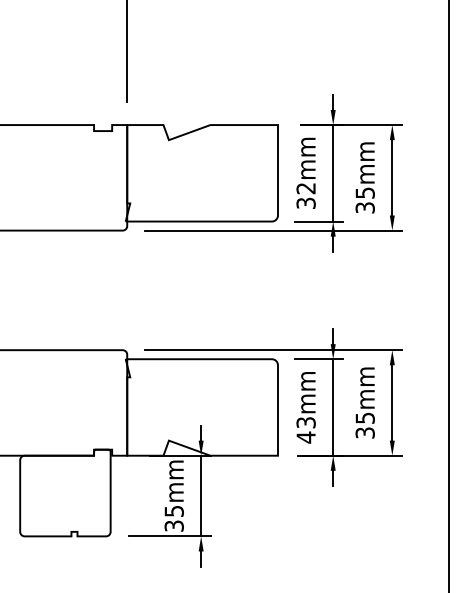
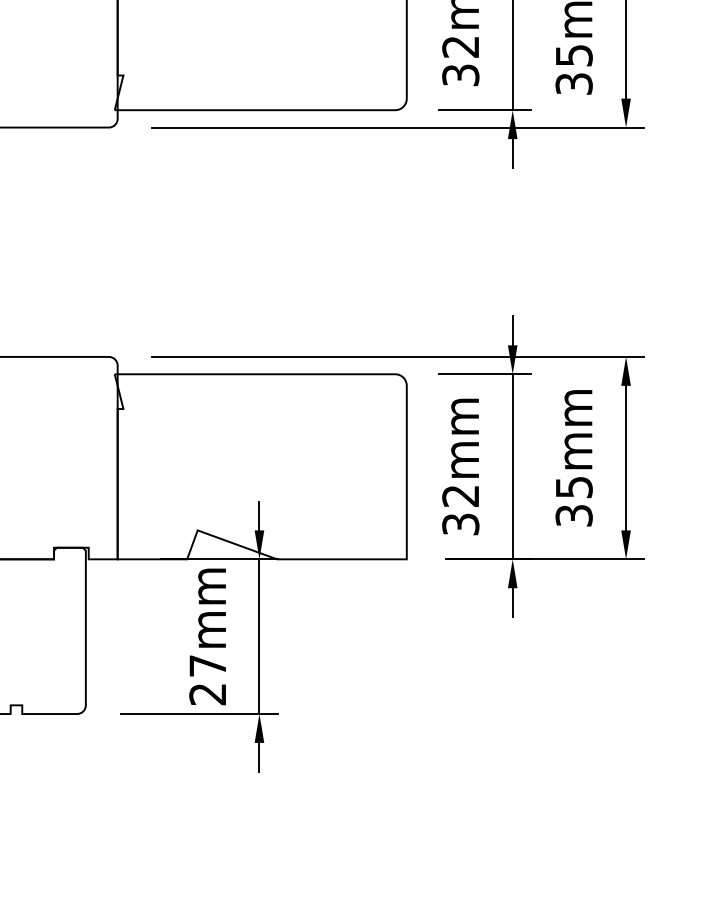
text: (305, 430) -> (459, 510), 43mm -> 32mm
text: (173, 518) -> (206, 679), 35mm -> 27mm

